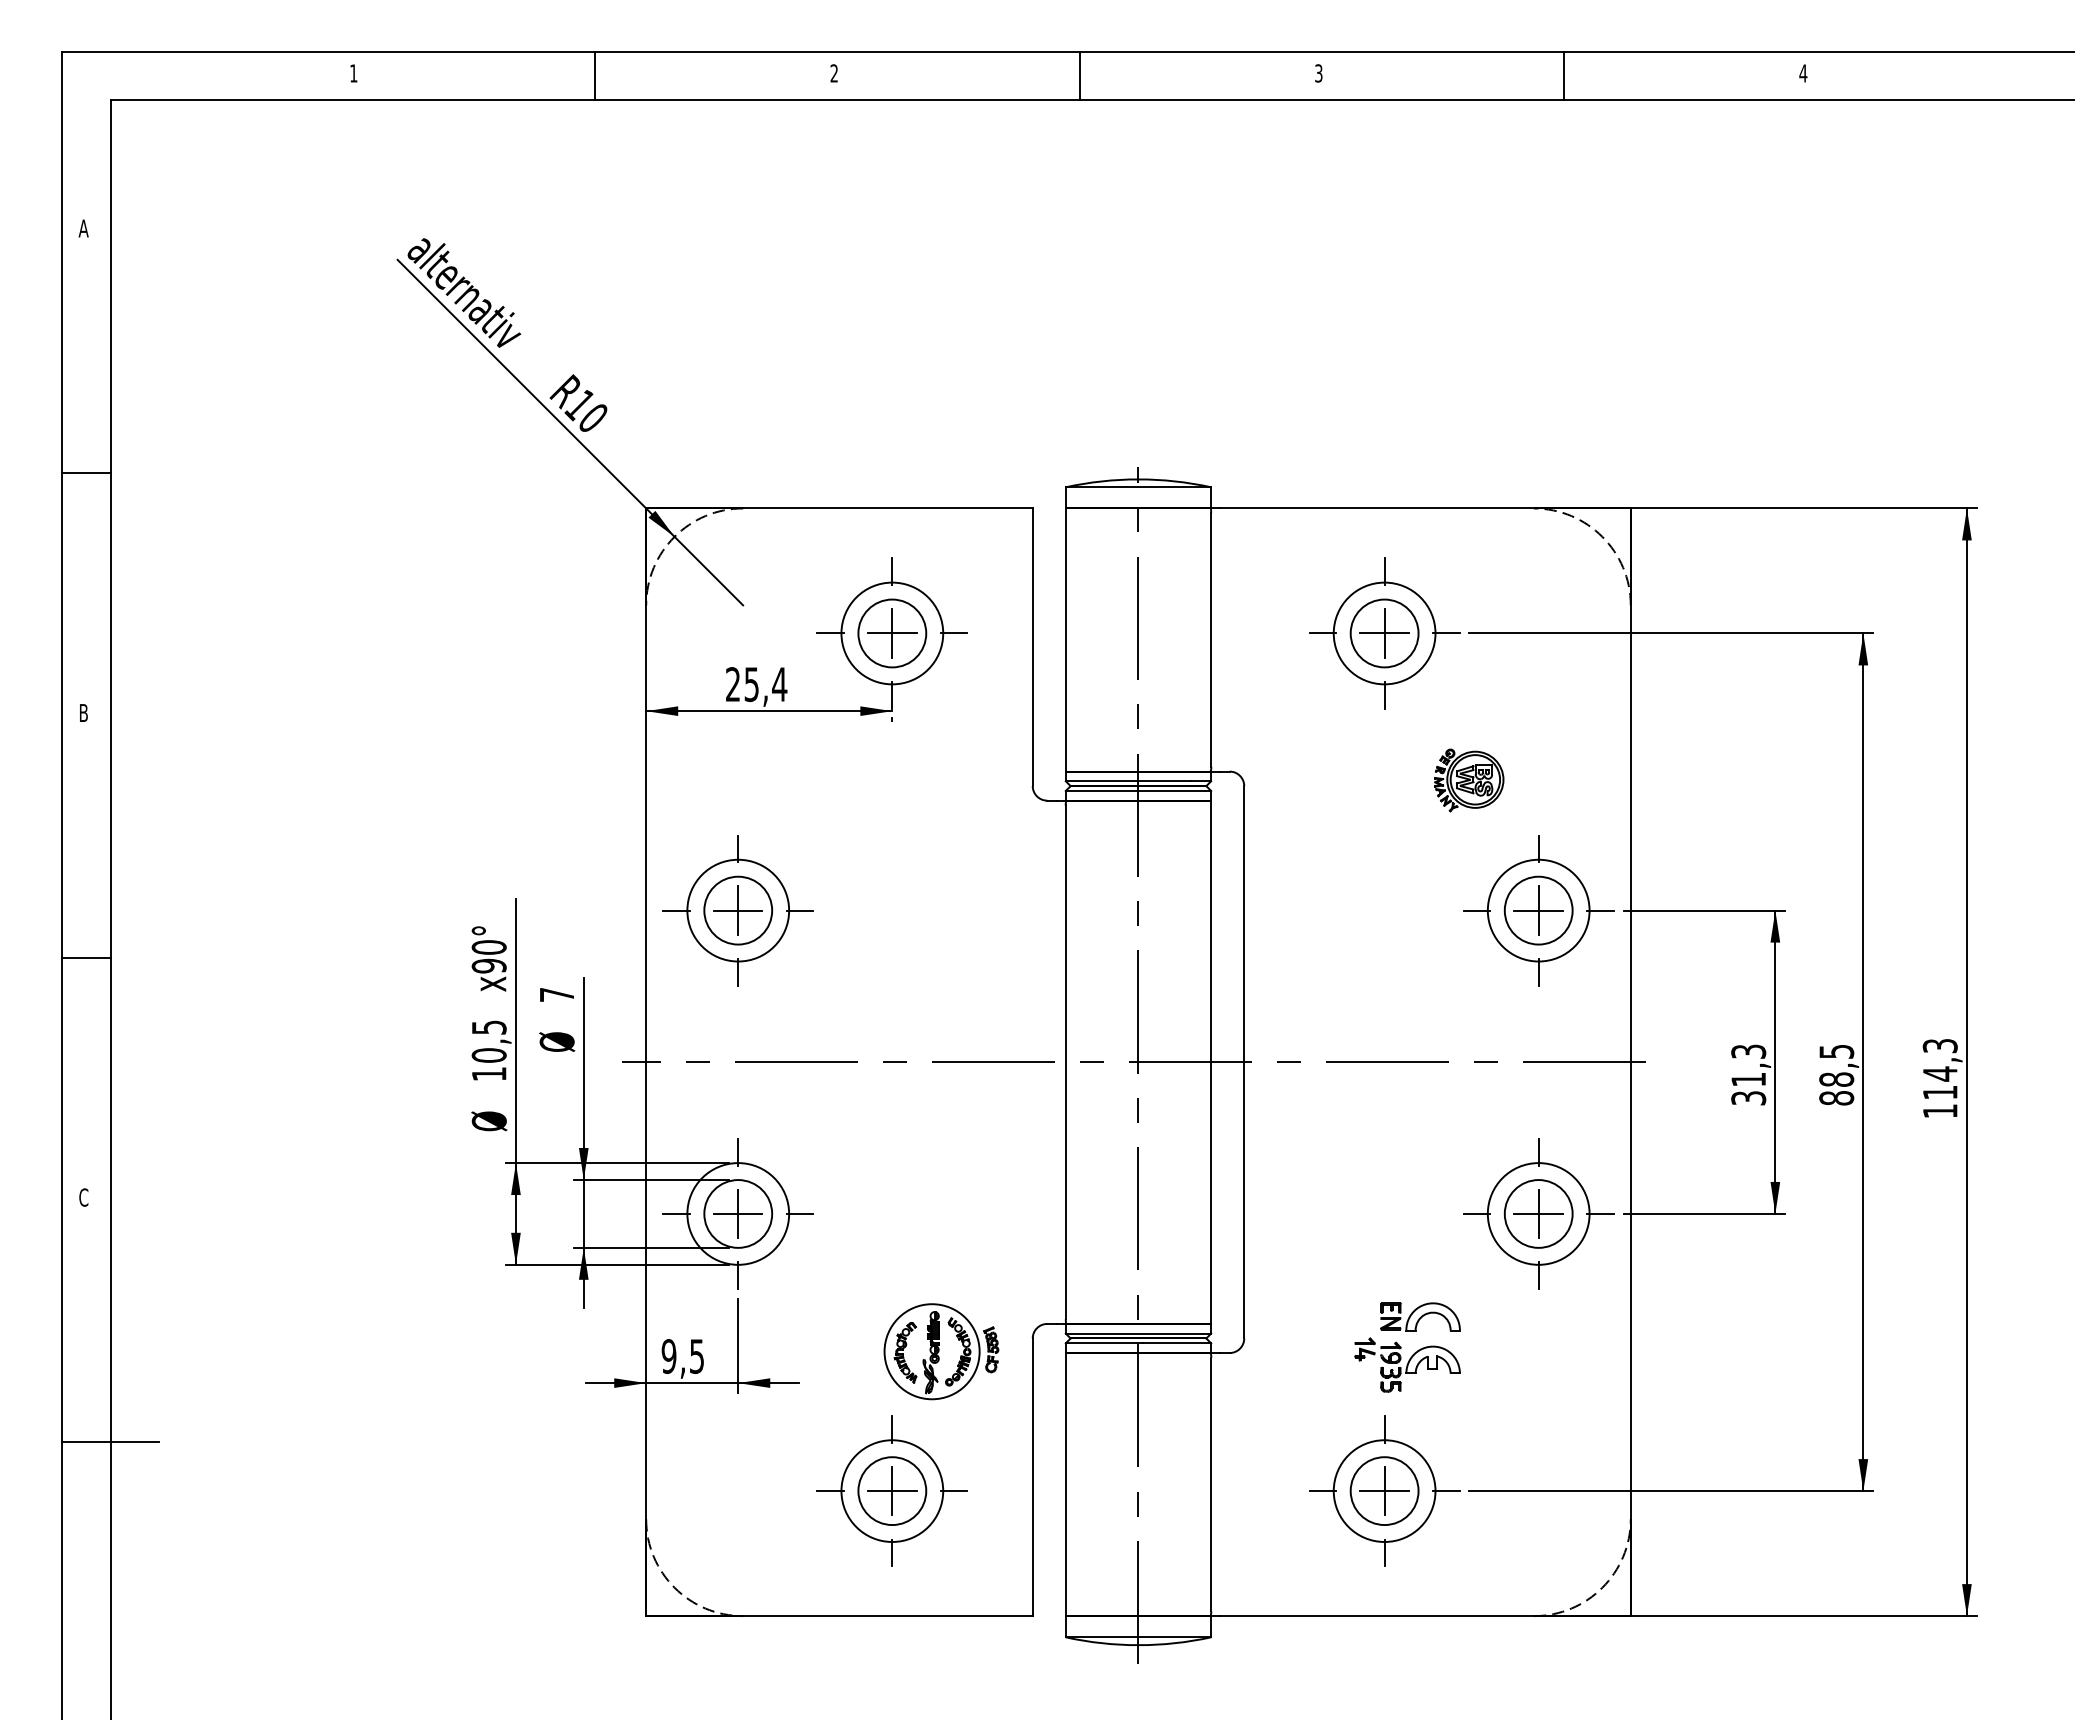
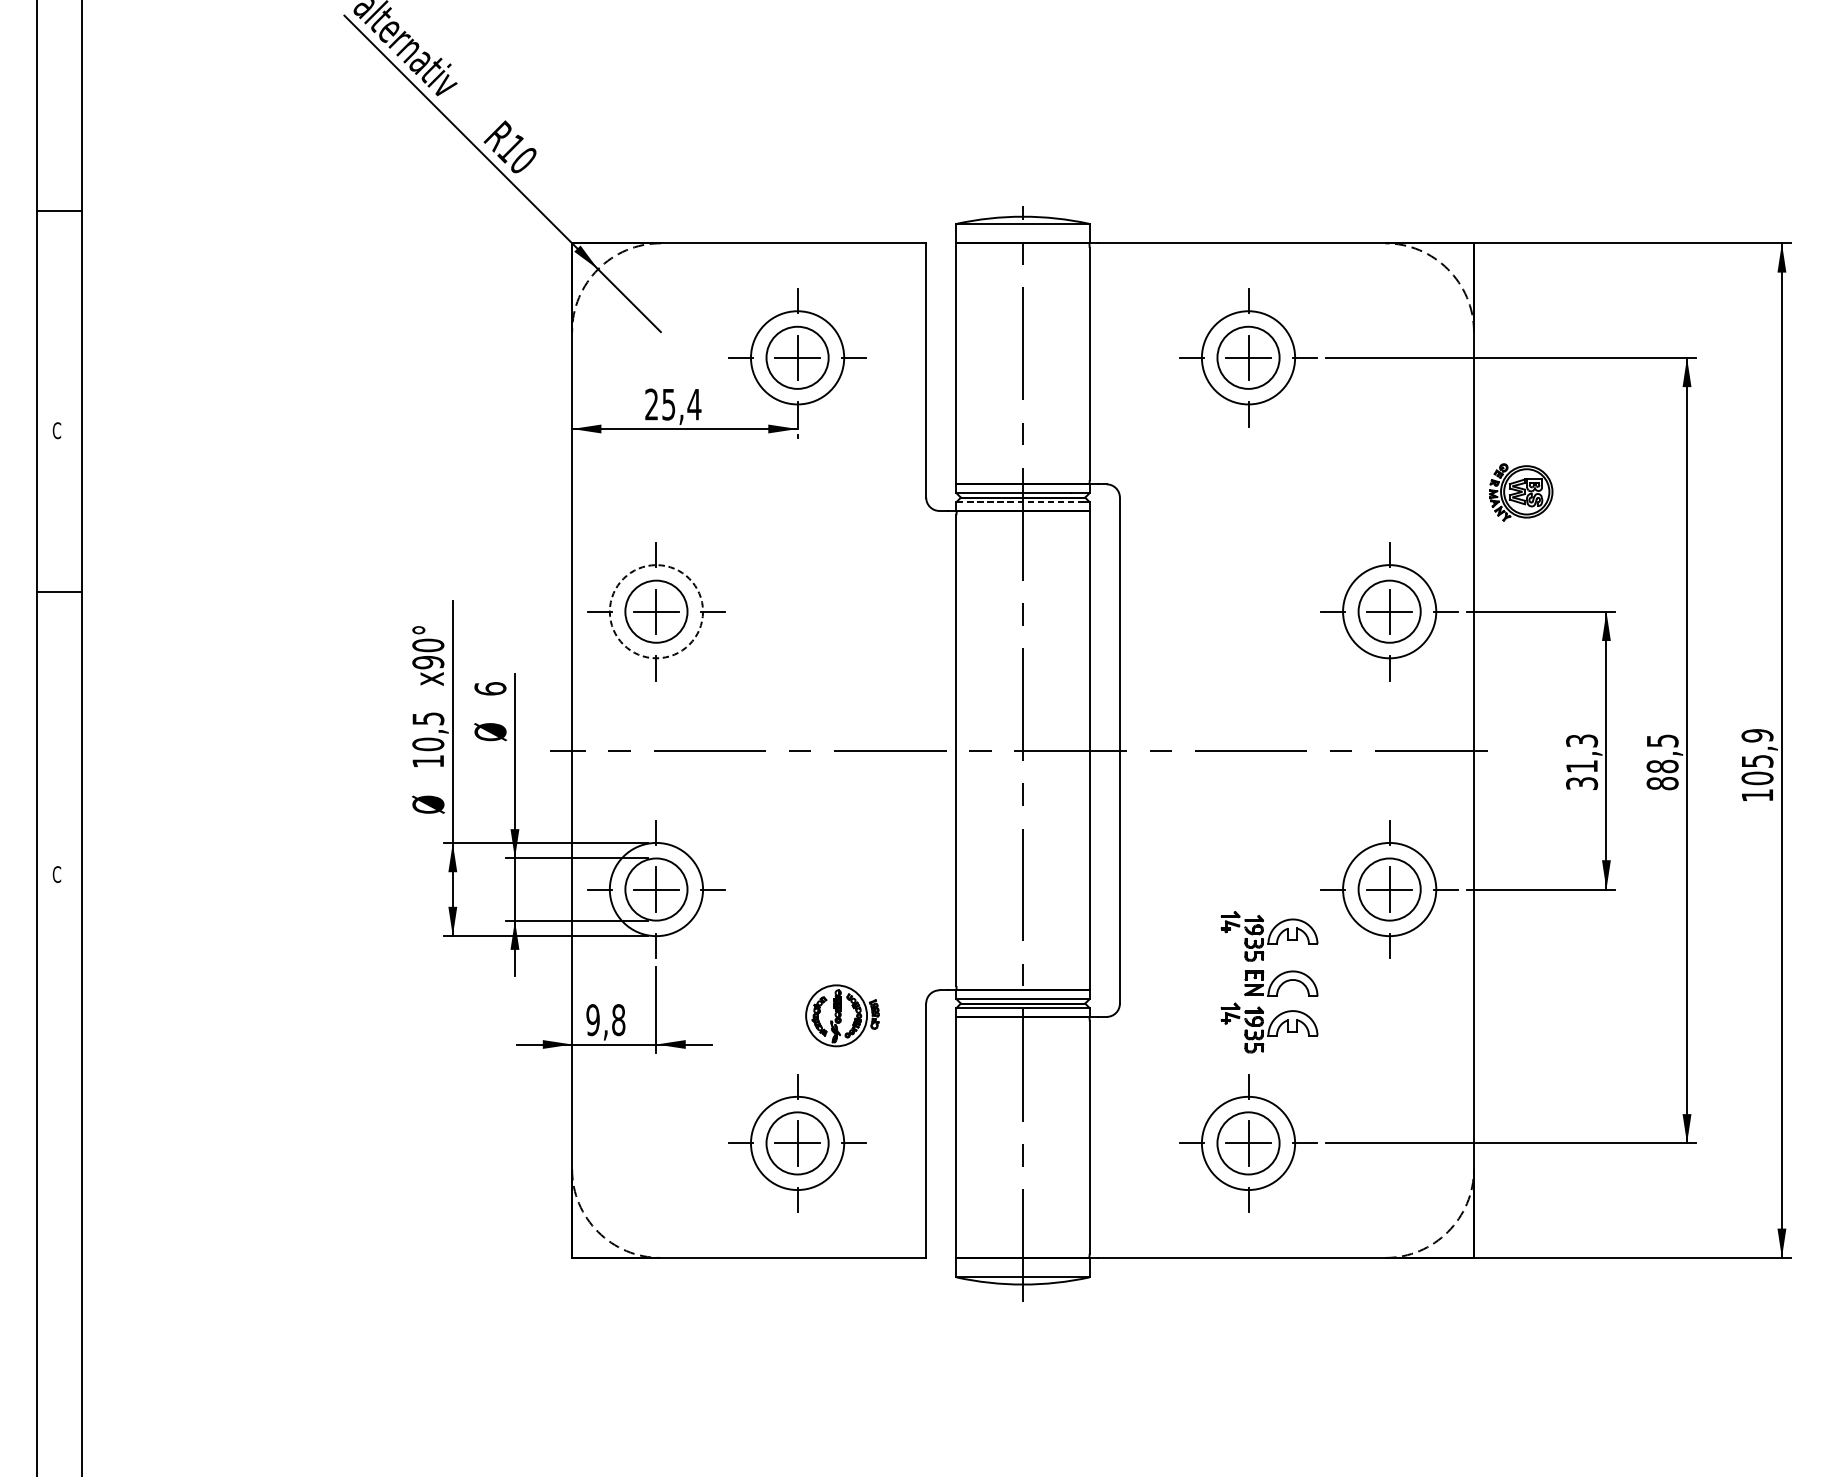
text: (83, 712) -> (56, 430), B -> C
part: (1469, 780) -> (1521, 492), moved
line: (1135, 790) -> (1020, 501), solid -> dashed
circle: (738, 910) -> (656, 611), solid -> dashed
line: (86, 957) -> (59, 591), moved
text: (556, 994) -> (489, 688), 7 -> 6
text: (1939, 1068) -> (1756, 756), 114,3 -> 105,9
part: (1407, 1264) -> (1269, 935), added
part: (941, 1351) -> (842, 1015), size x0.7
text: (696, 1356) -> (618, 1020), 9,5 -> 9,8
line: (110, 1442) -> (81, 1098), removed

